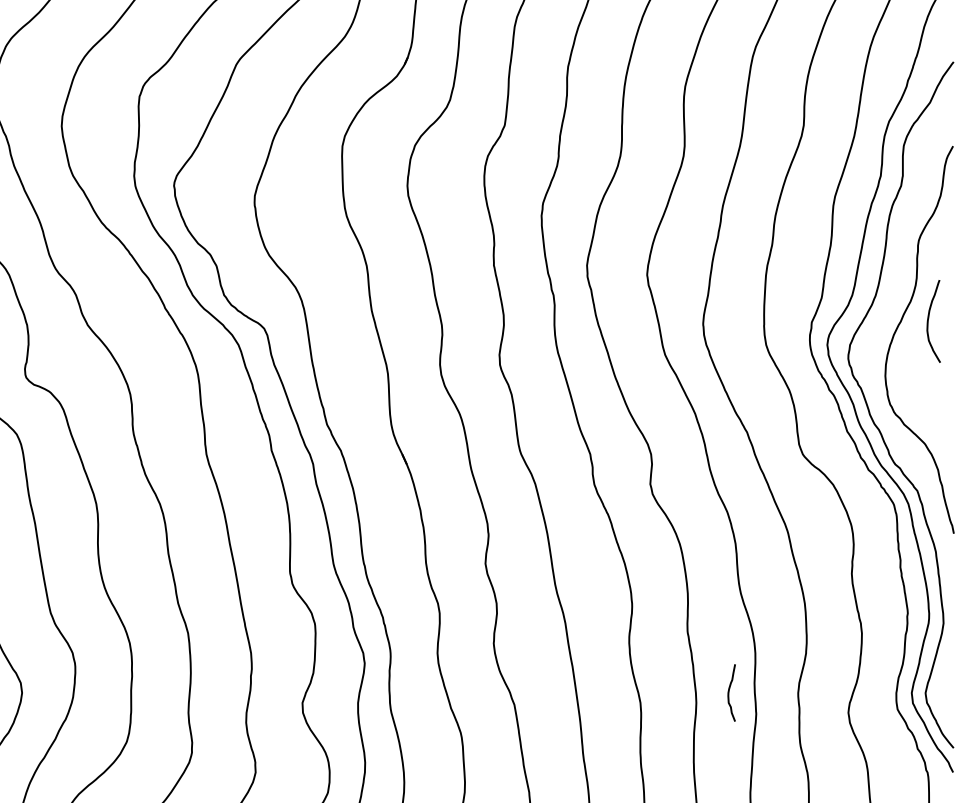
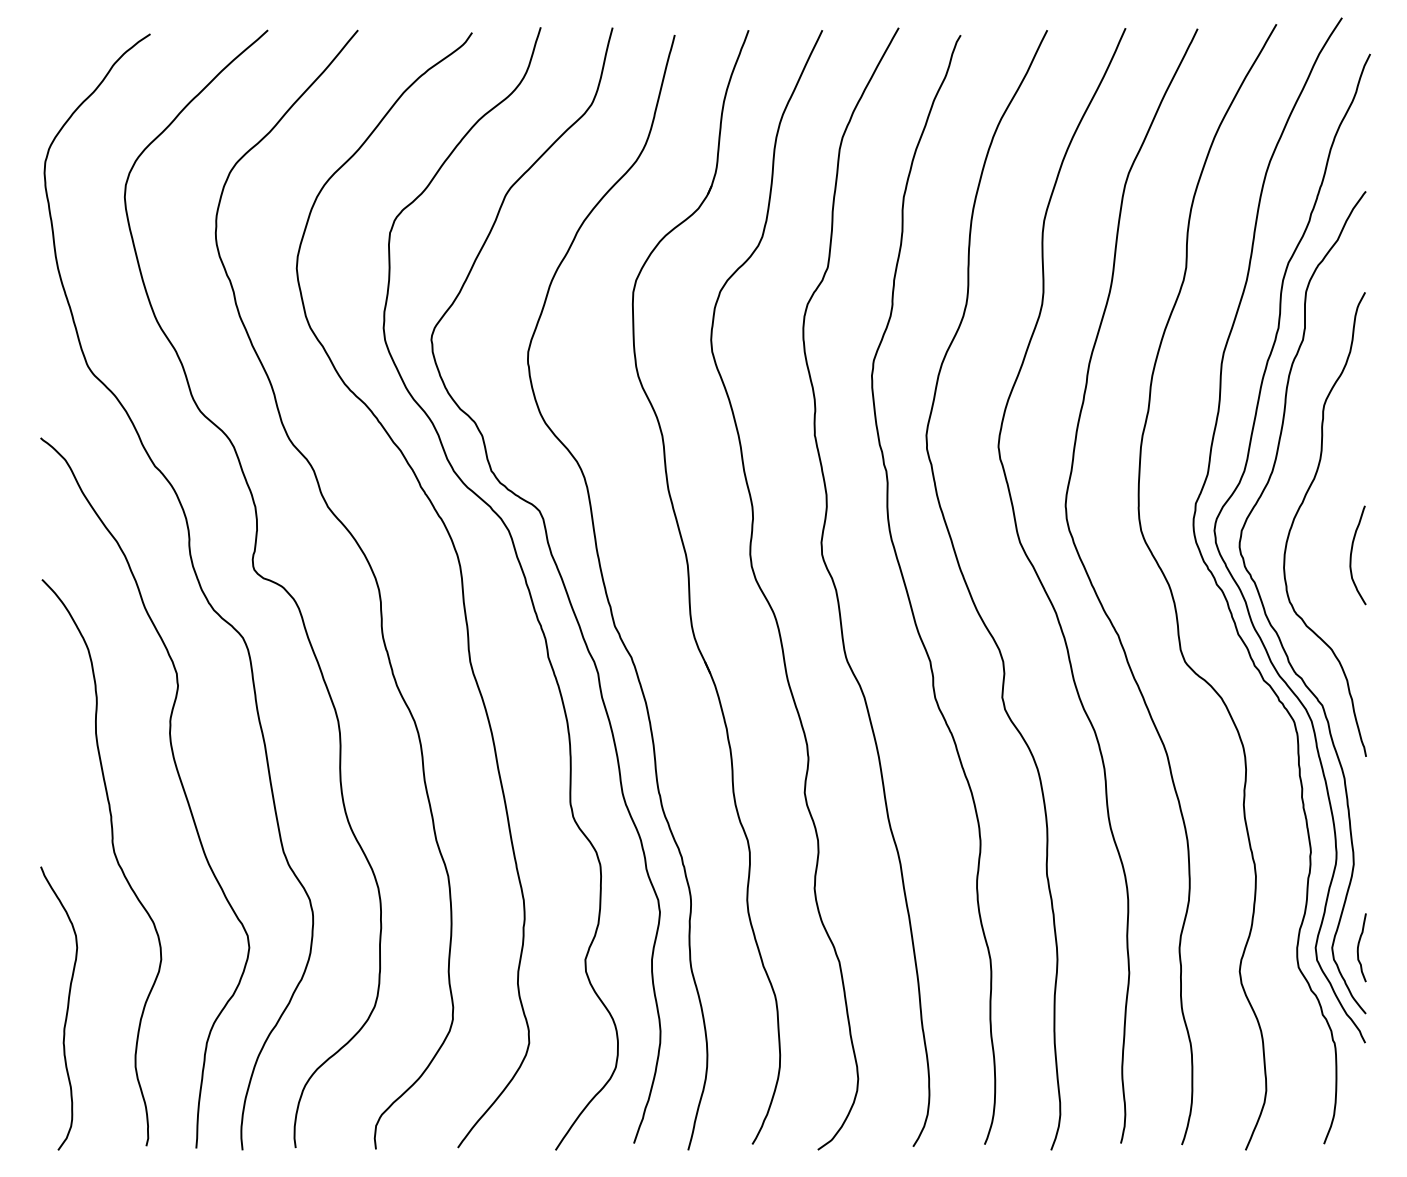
curve: (929, 318) -> (1352, 552), moved
curve: (729, 691) -> (1359, 946), moved

